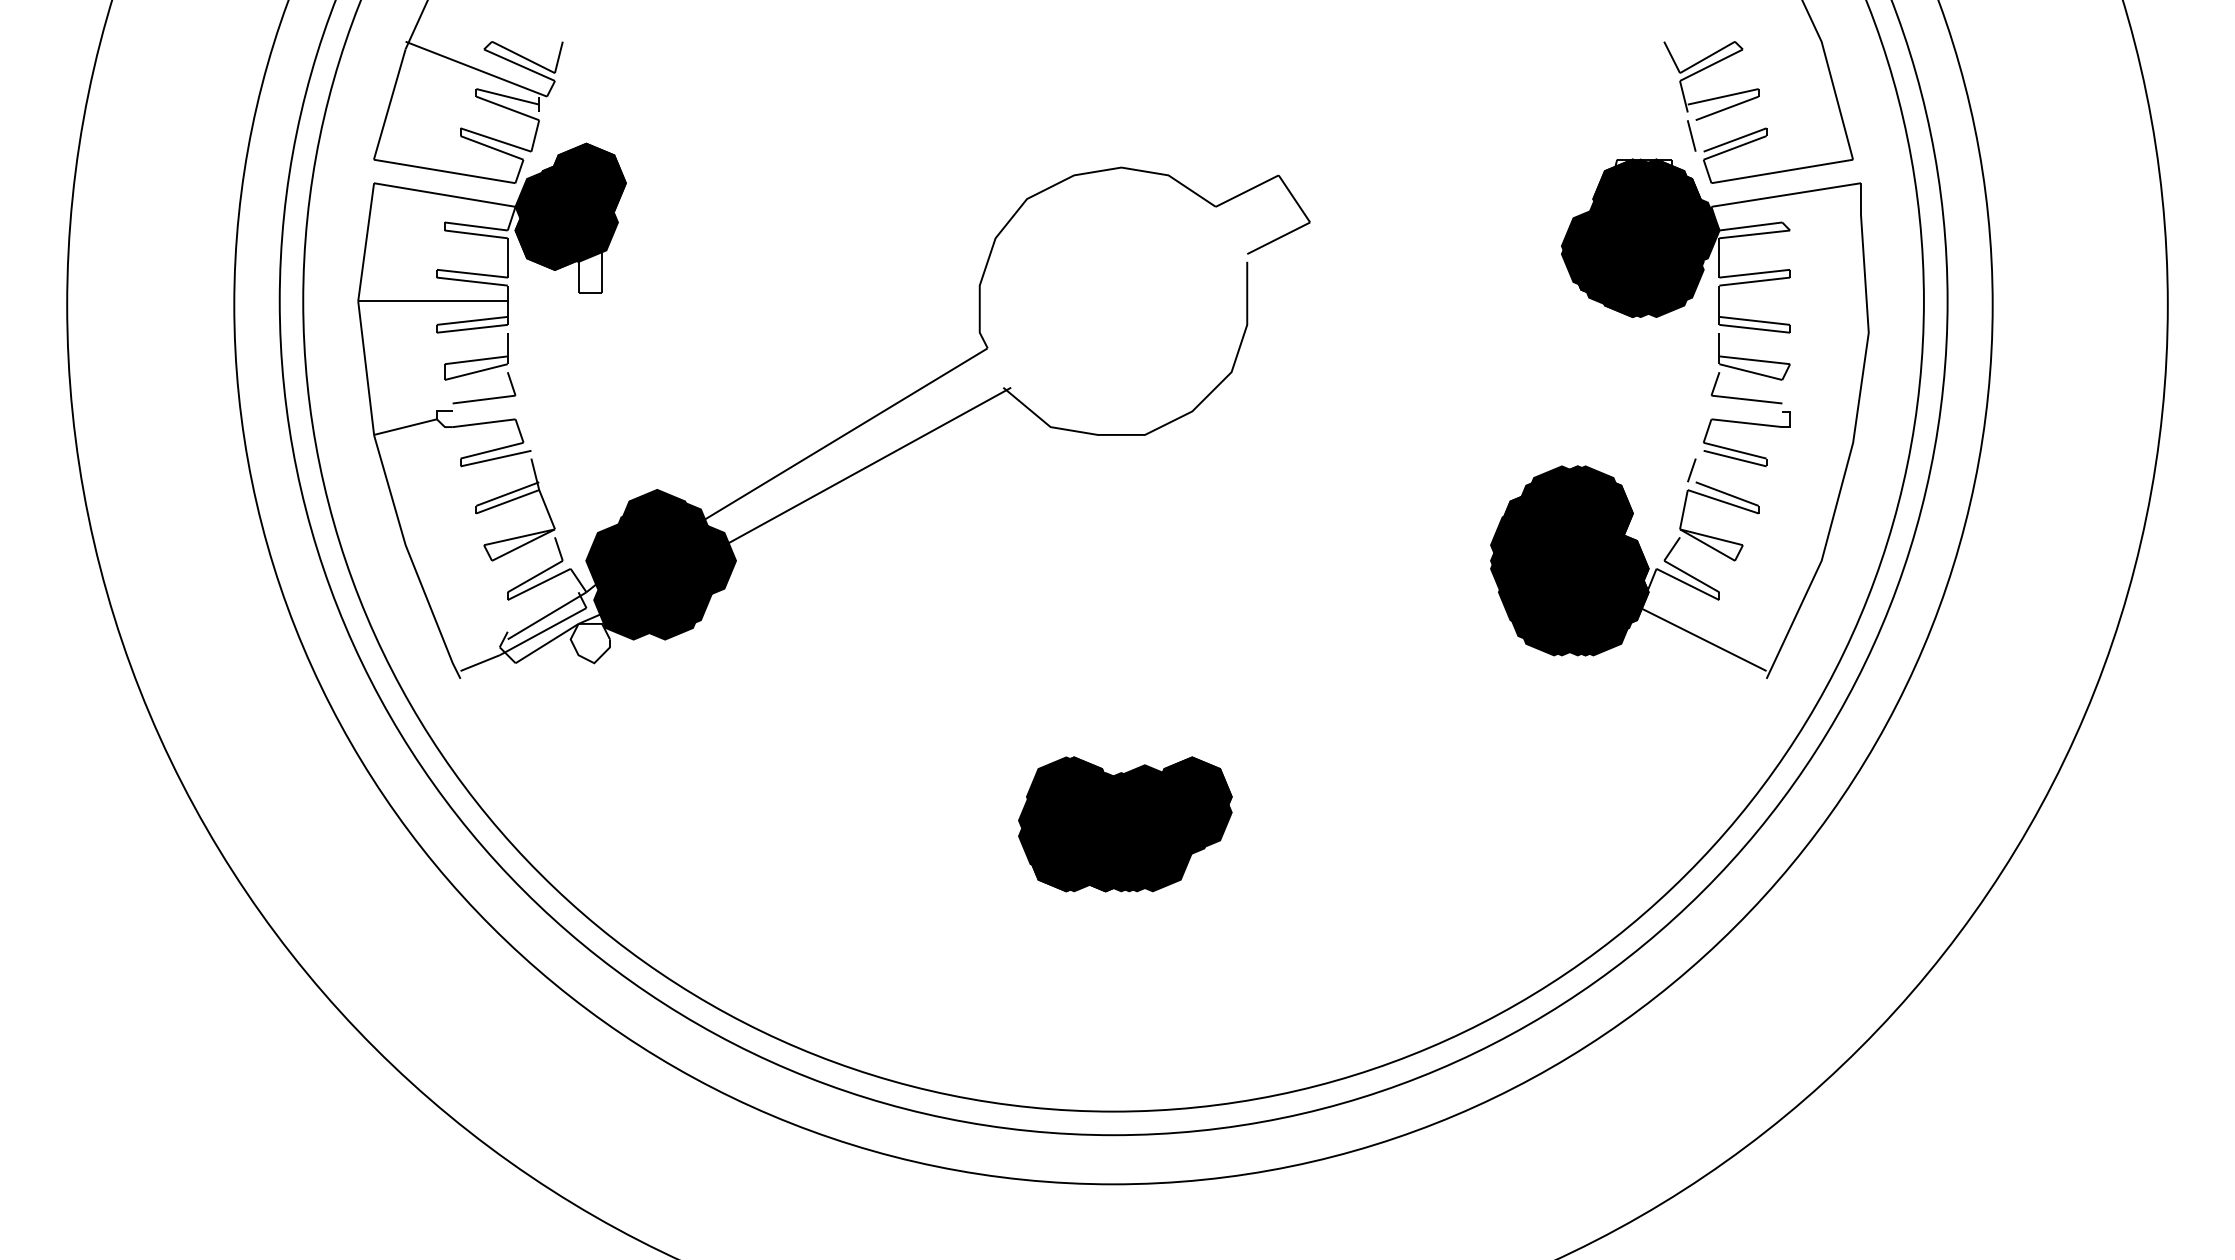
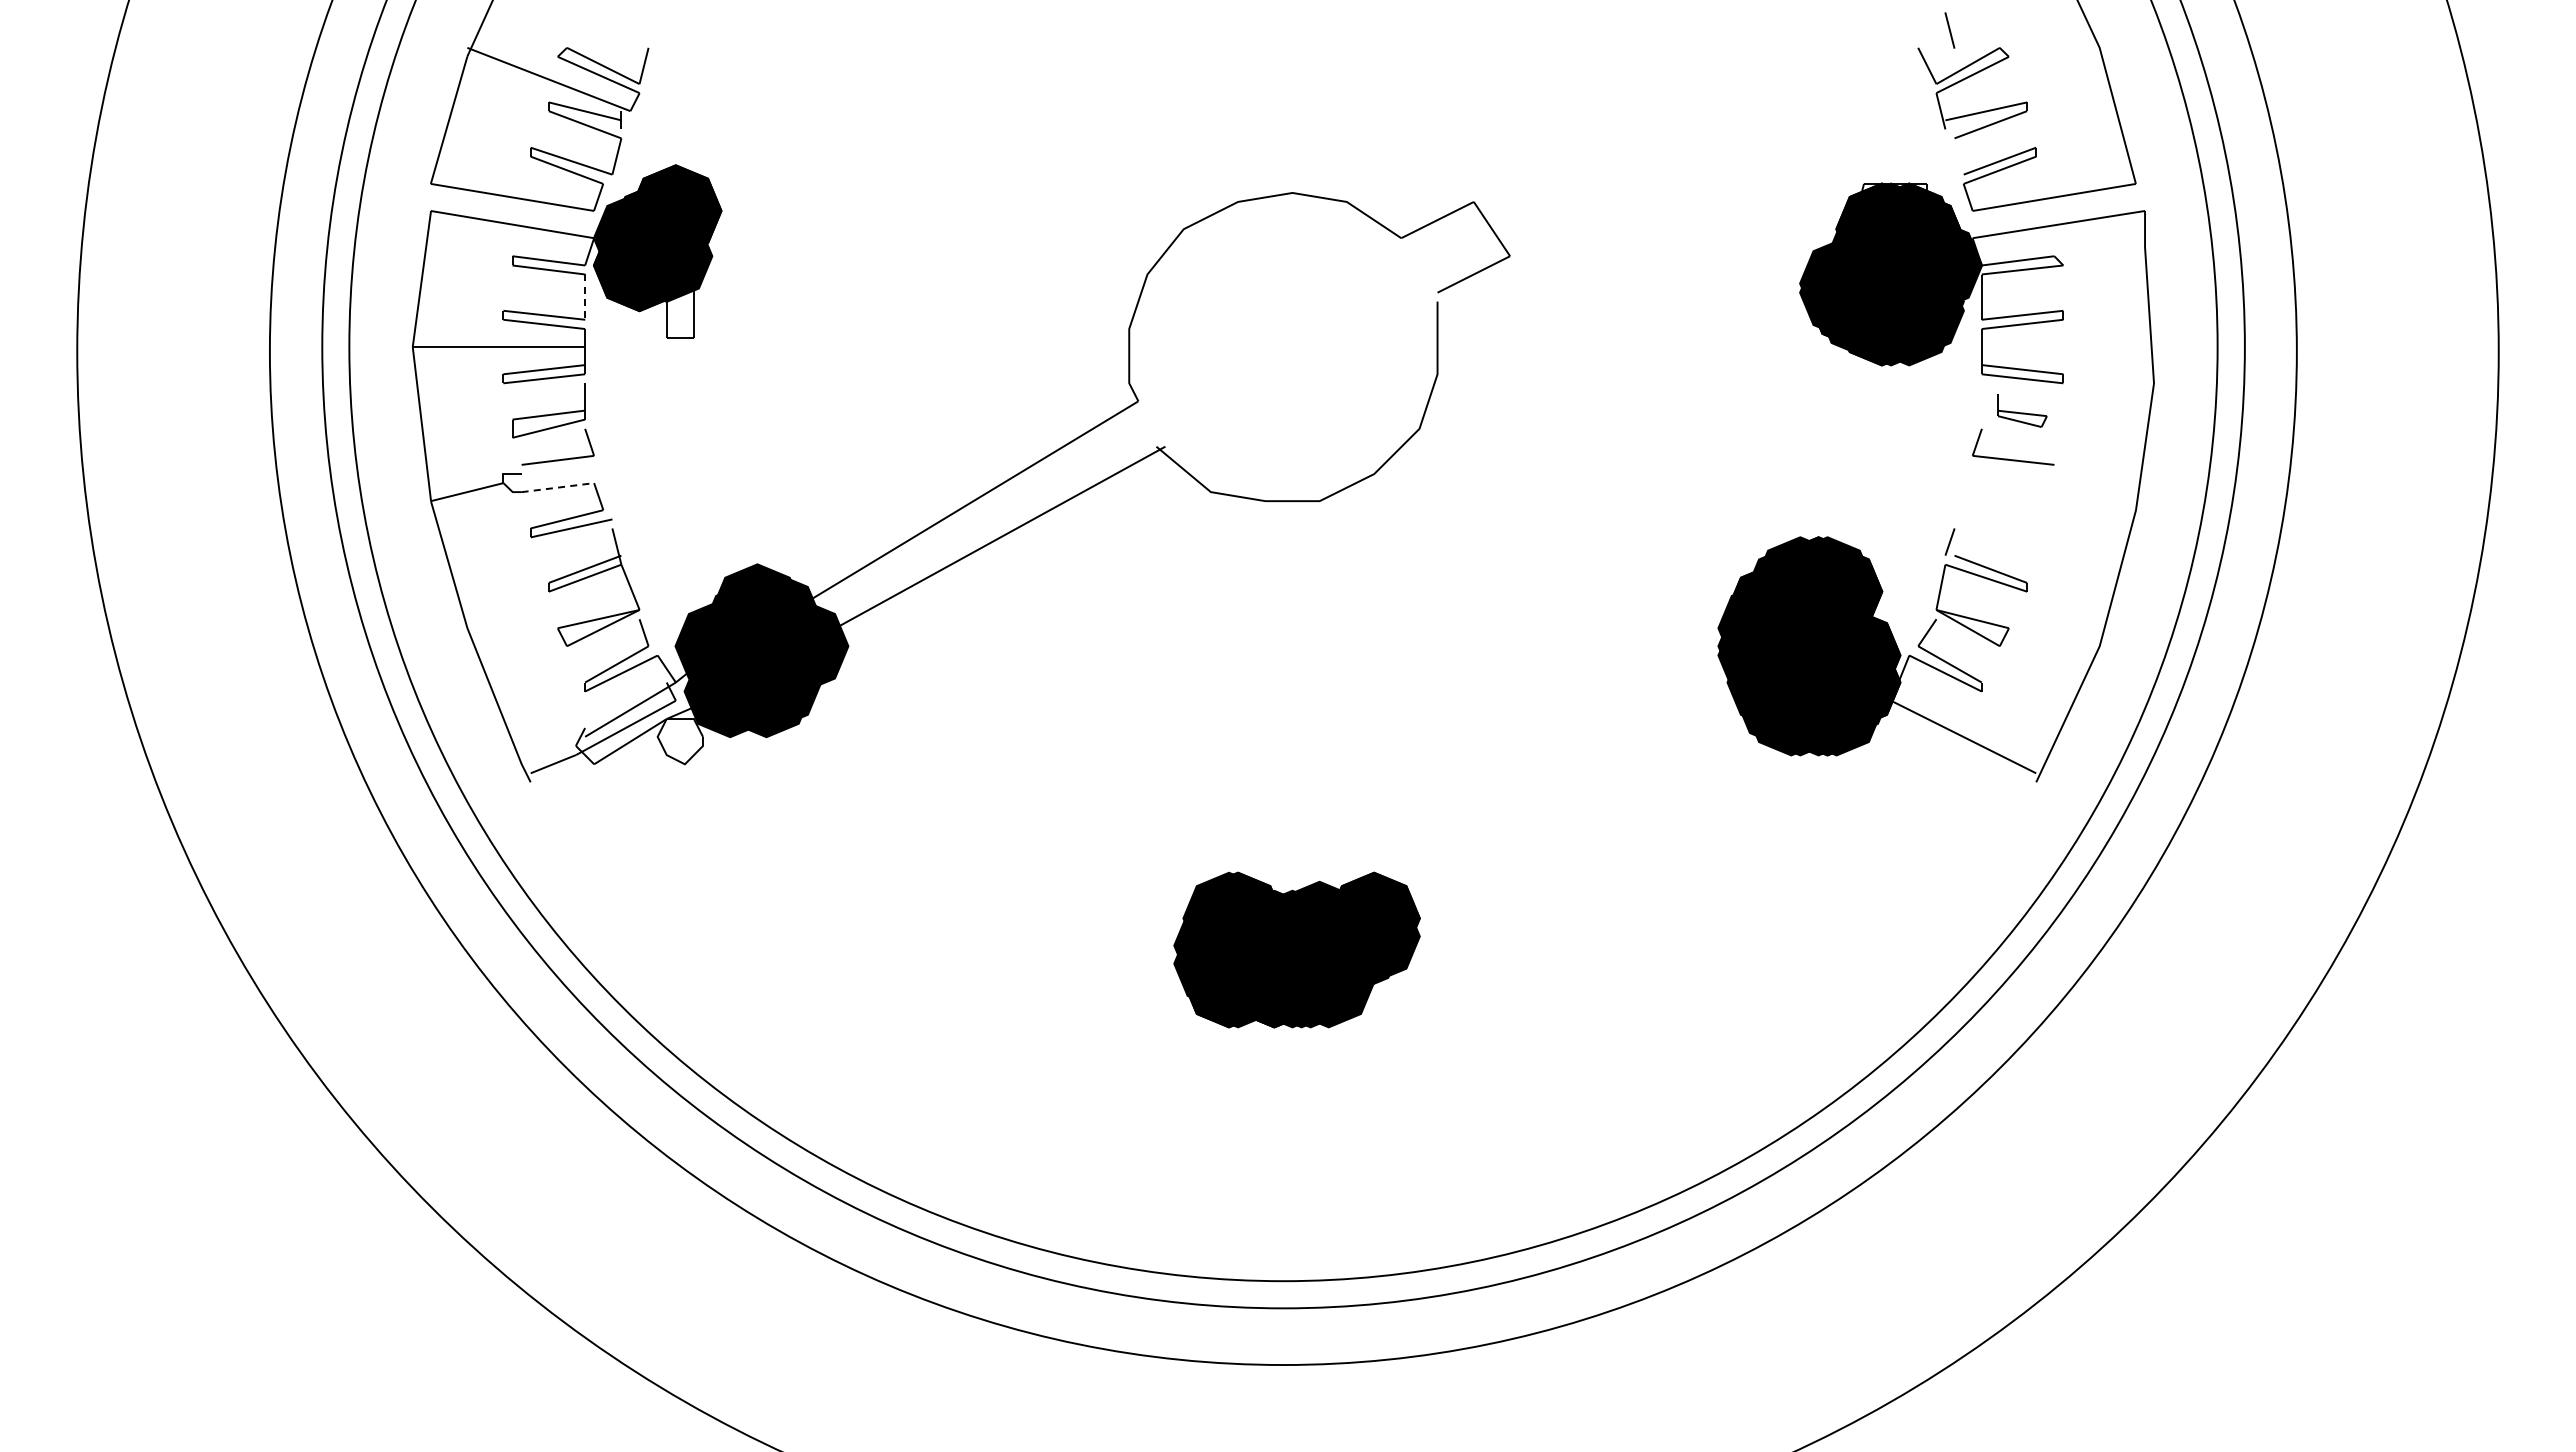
line: (1691, 135) -> (1949, 30), moved
line: (508, 258) -> (585, 297), solid -> dashed
part: (1754, 356) -> (2022, 410), size x0.6
line: (483, 423) -> (557, 487), solid -> dashed
part: (1743, 451) -> (2009, 520), removed

